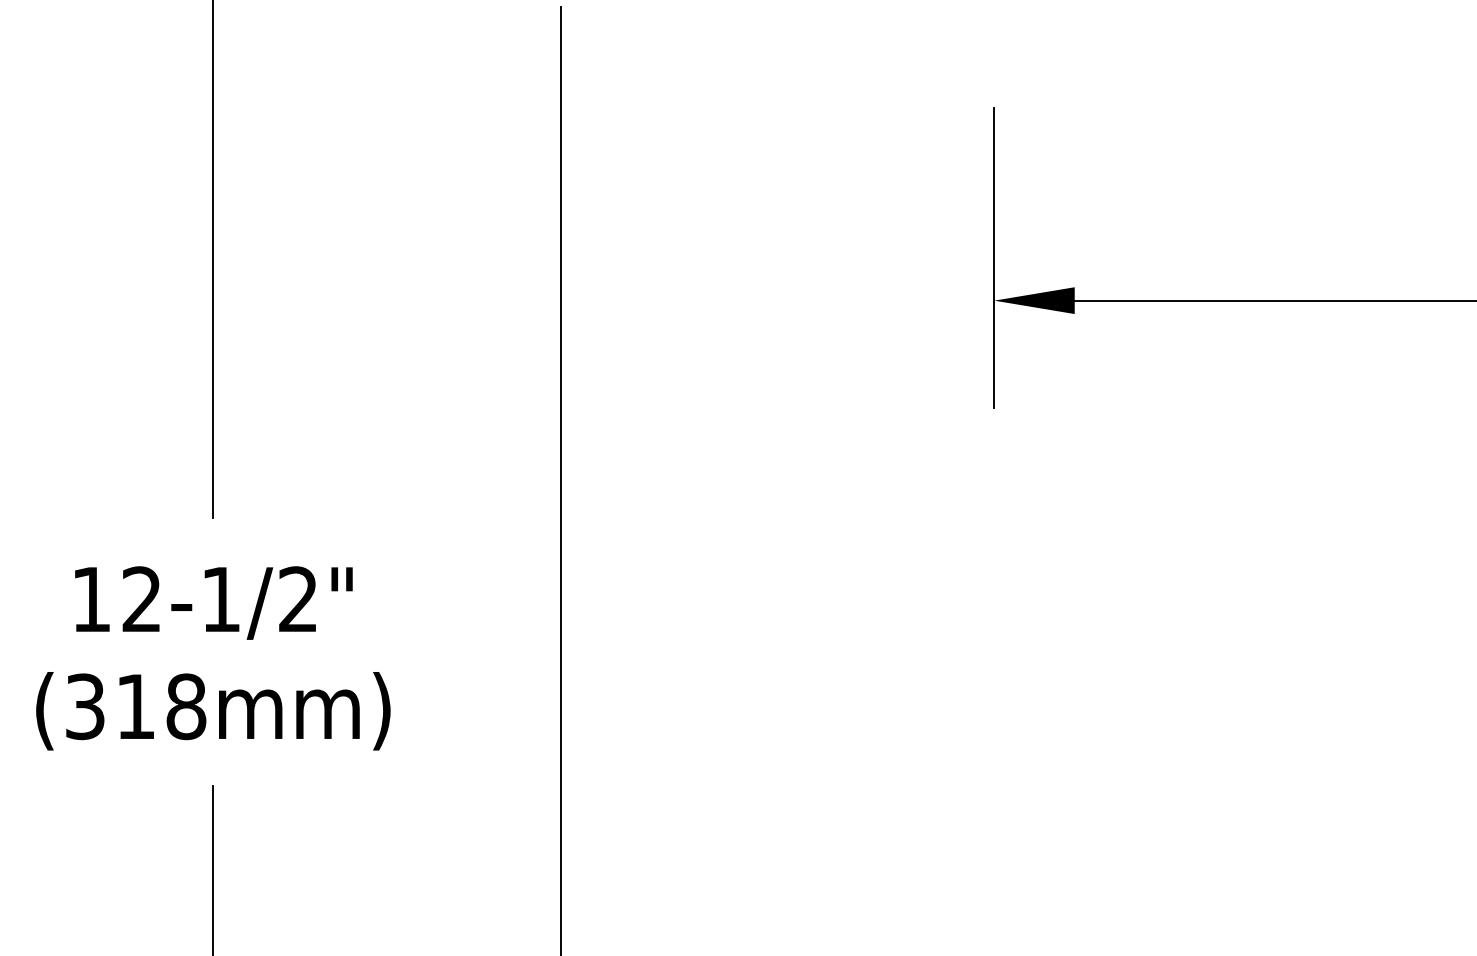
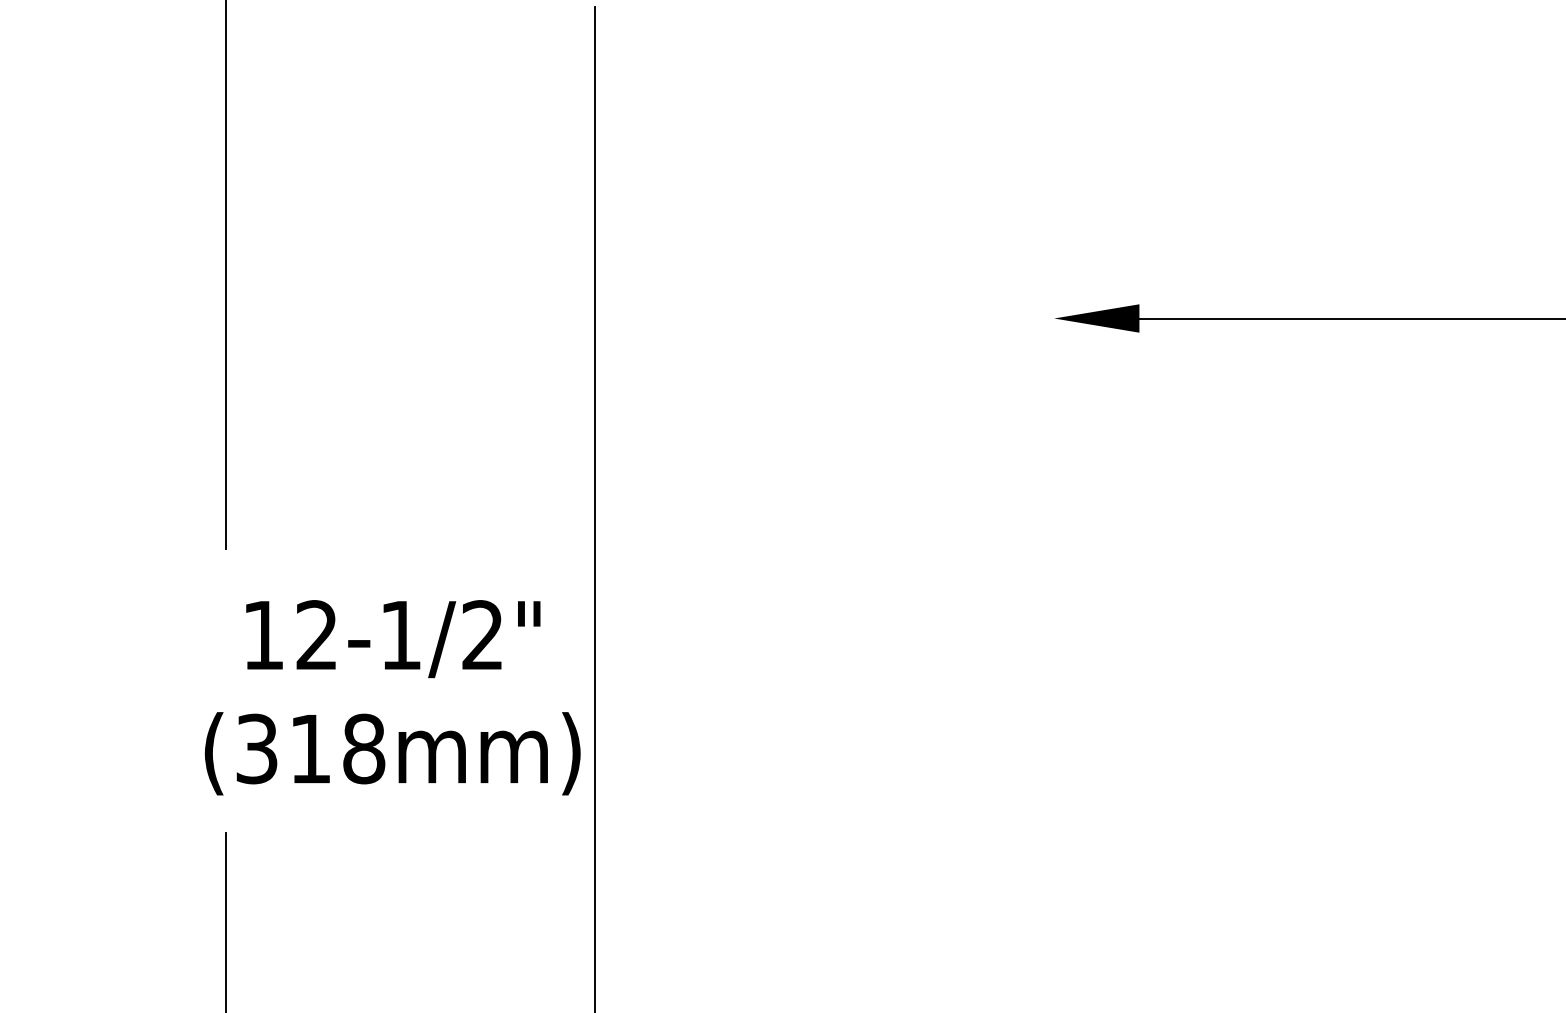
line: (994, 257) -> (1054, 272), removed
text: (213, 658) -> (392, 697), moved

